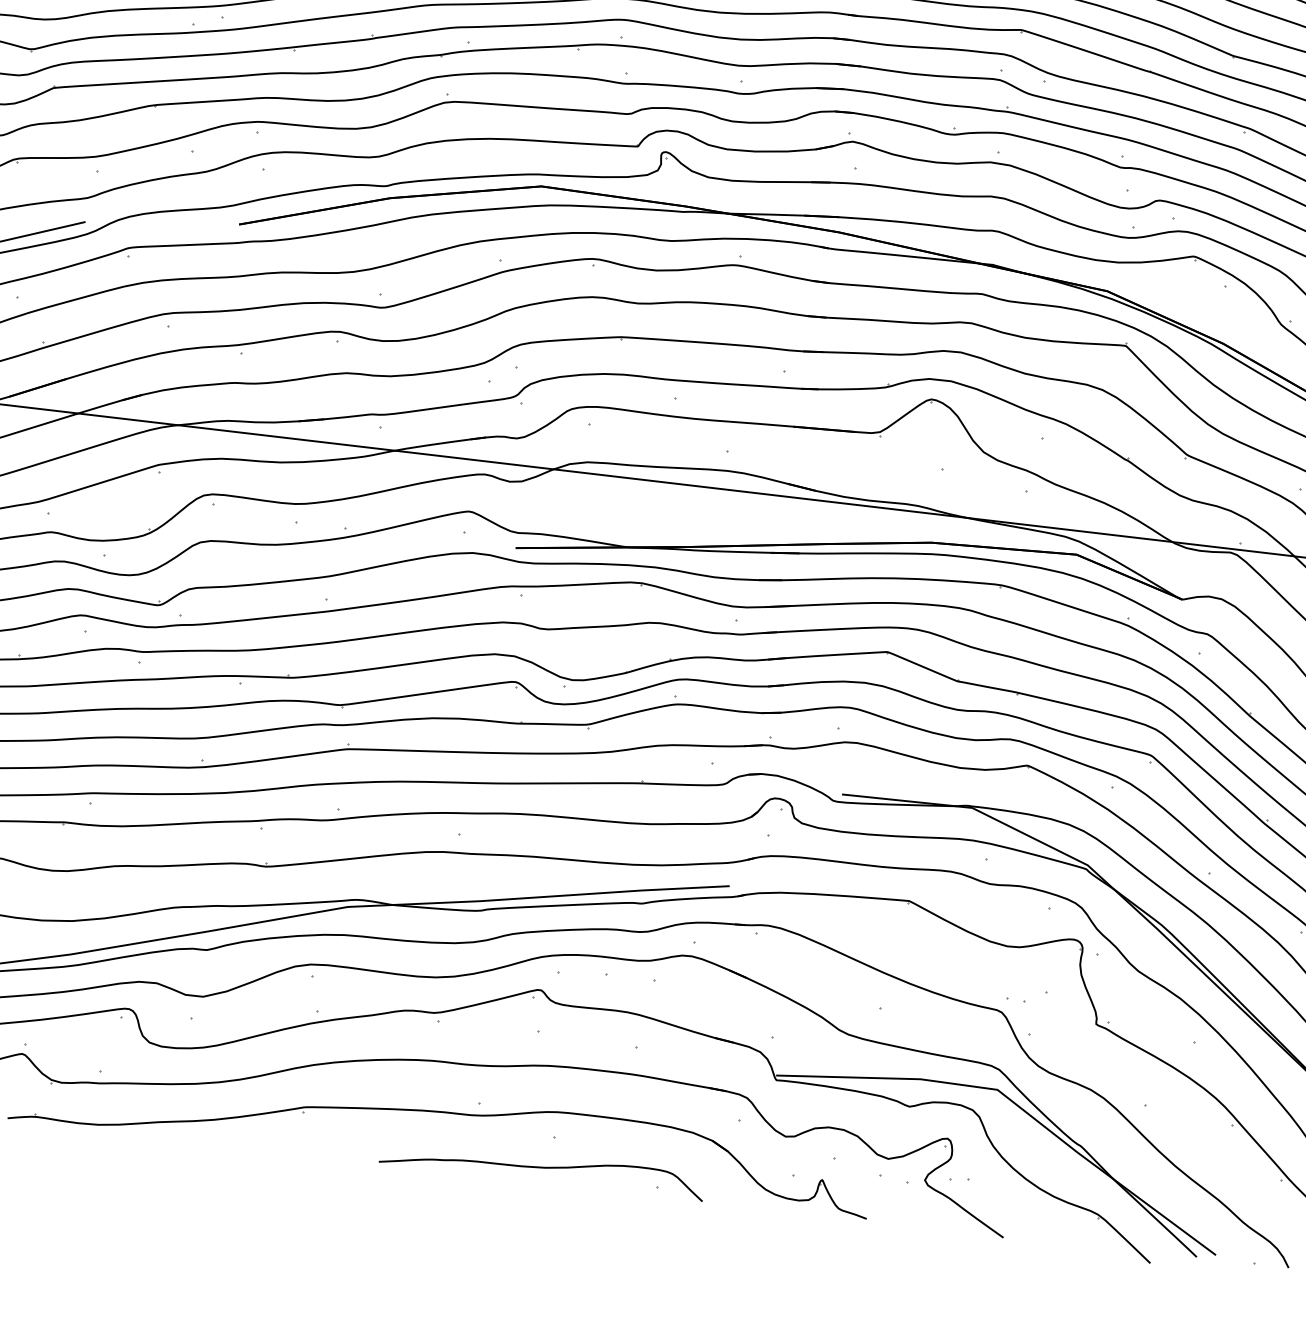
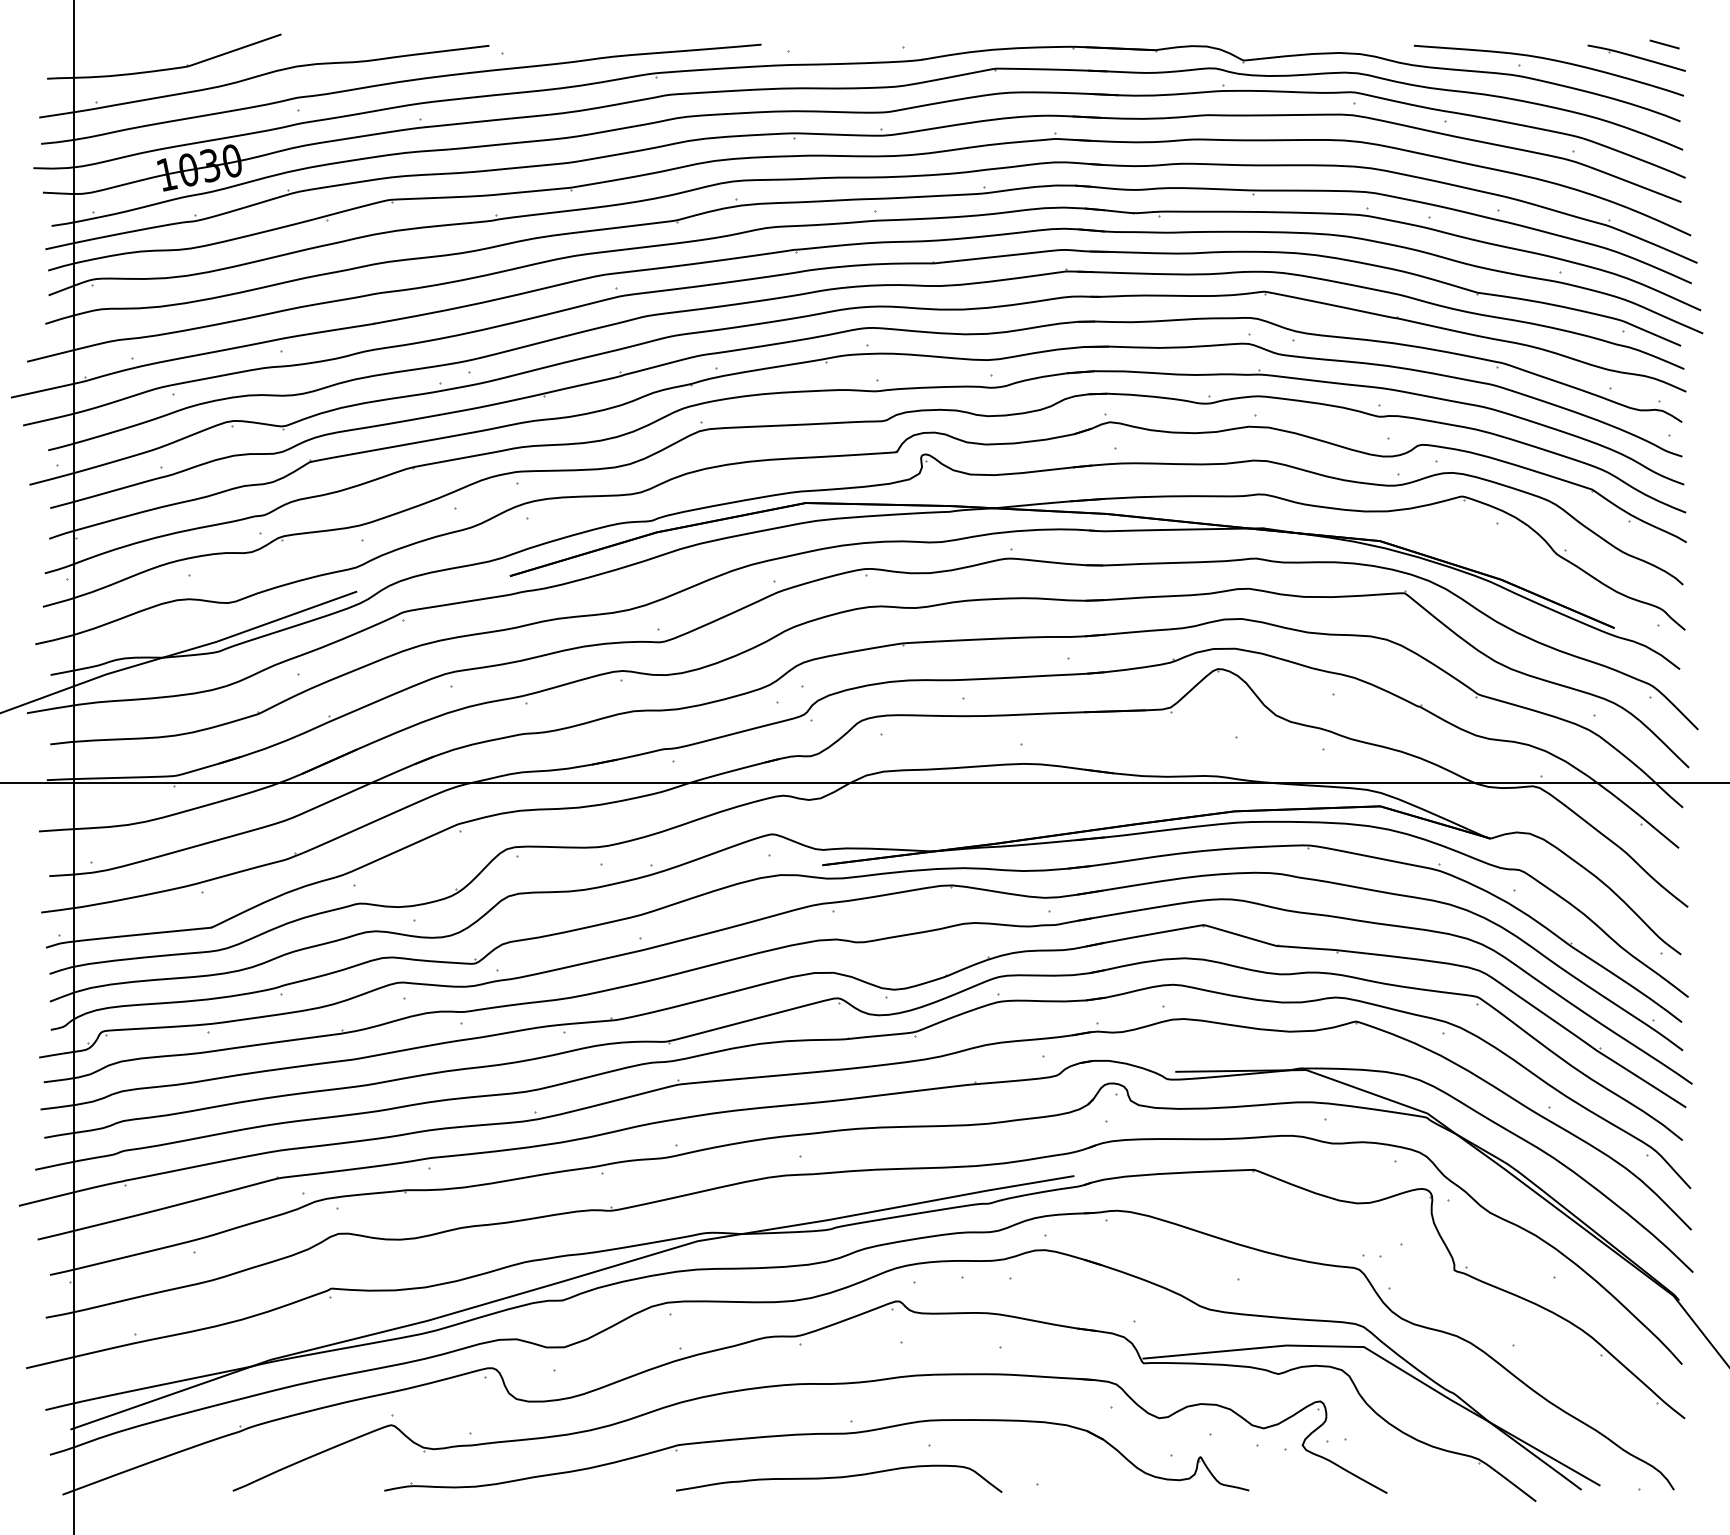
curve: (542, 1168) -> (839, 1478), moved

